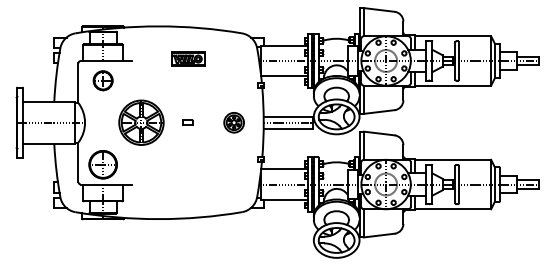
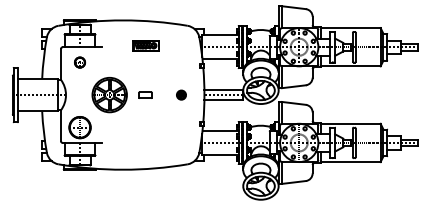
part: (102, 80) -> (79, 62), size x0.7
part: (187, 122) -> (145, 94), size x1.6
part: (233, 122) -> (181, 94), size x0.6

